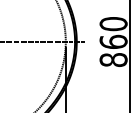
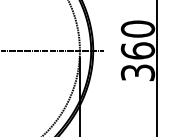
text: (114, 59) -> (138, 72), 860 -> 360

